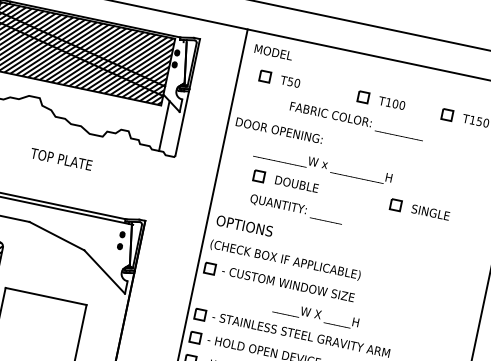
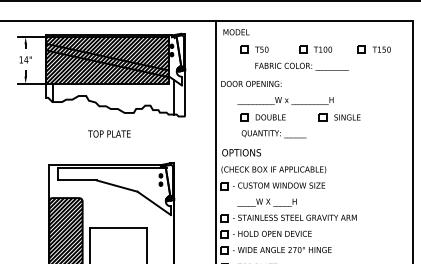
part: (279, 79) -> (254, 49), moved
part: (419, 210) -> (339, 117), moved
text: (315, 315) -> (266, 202), moved

